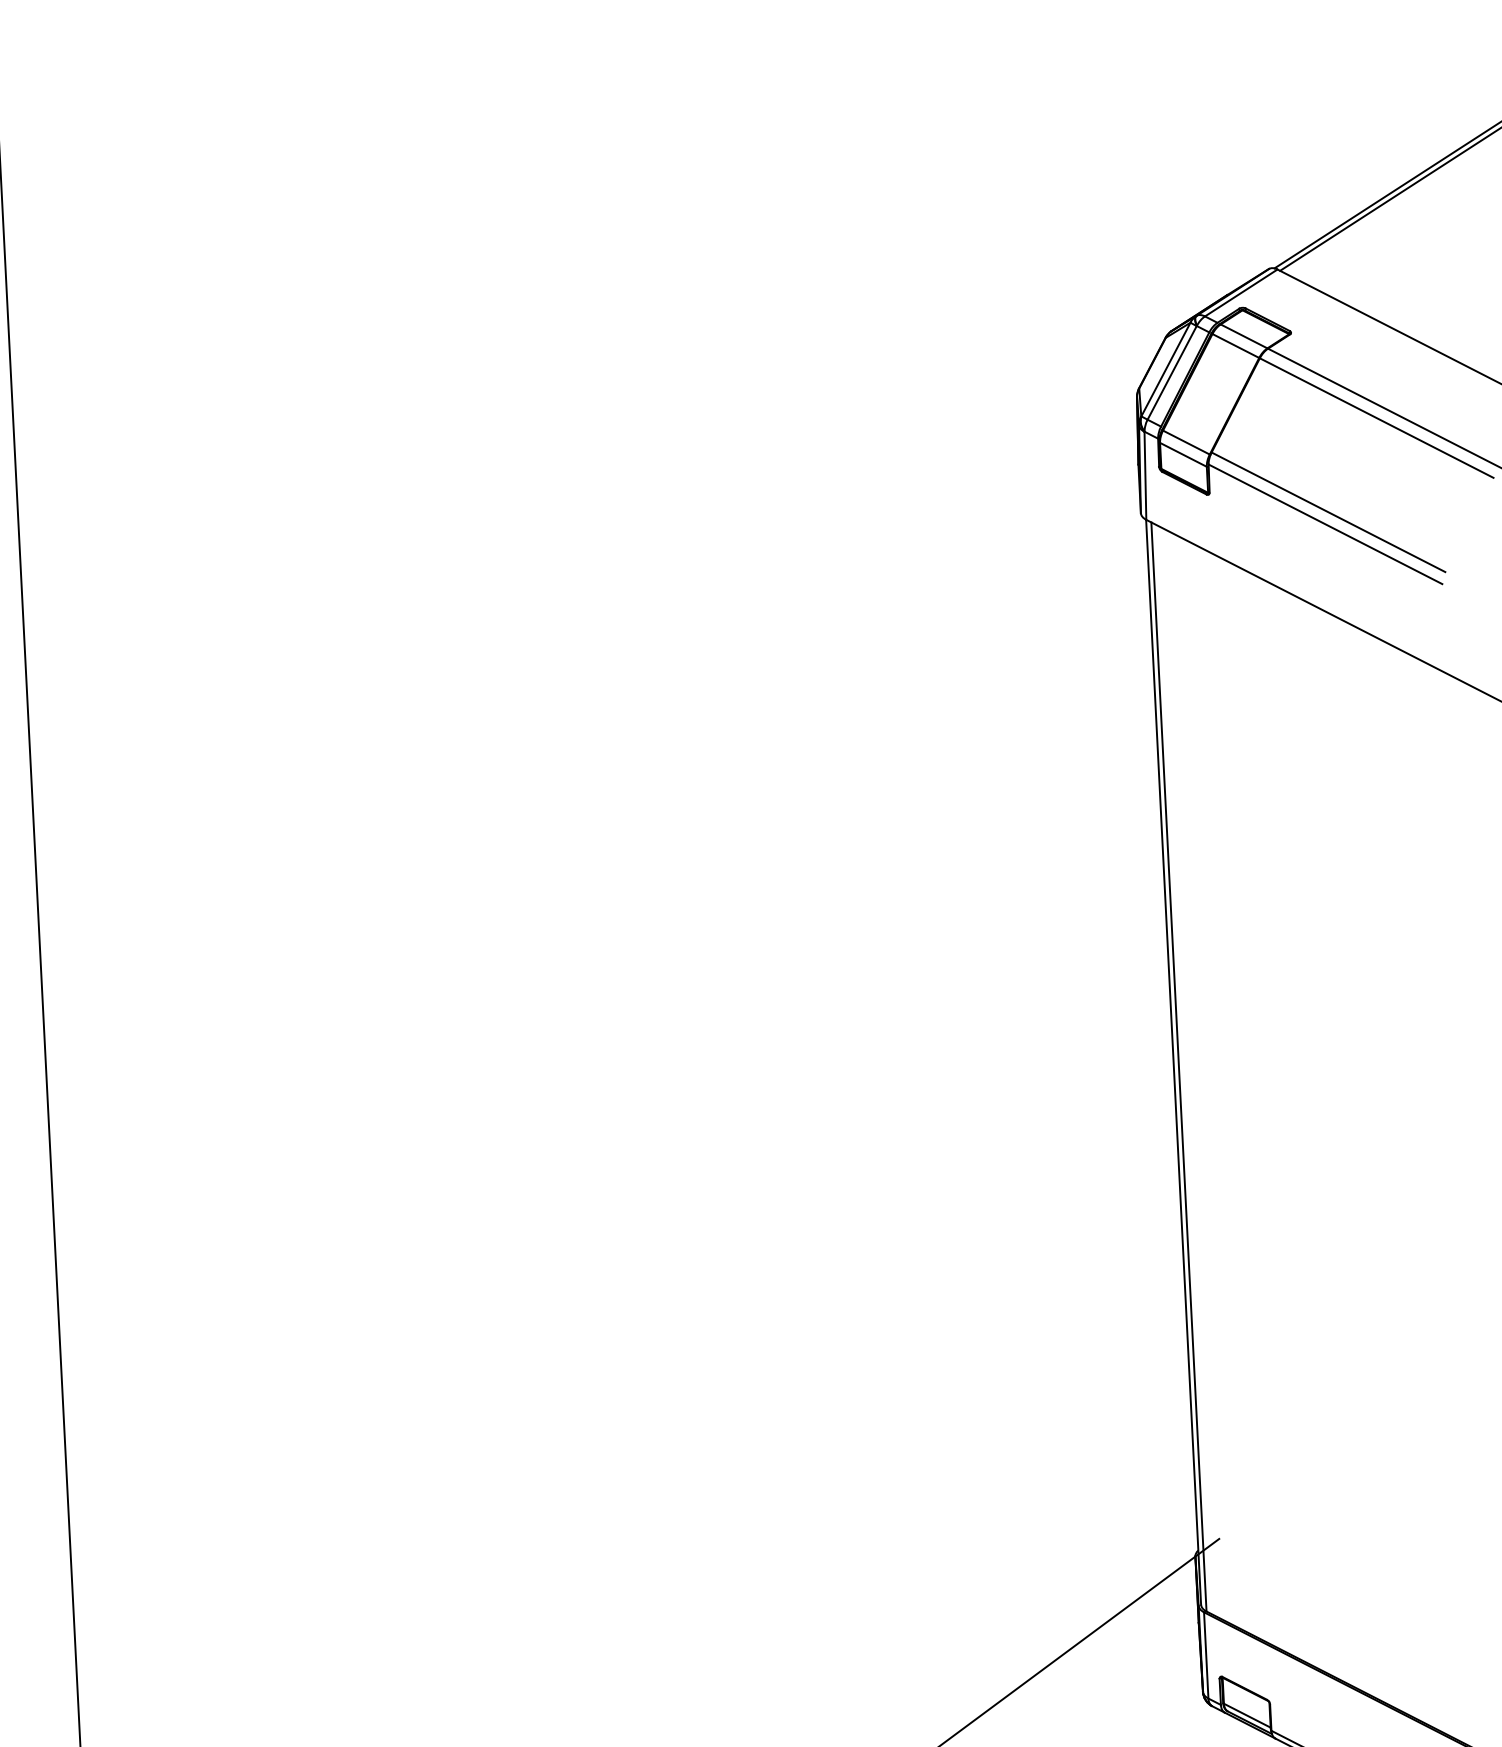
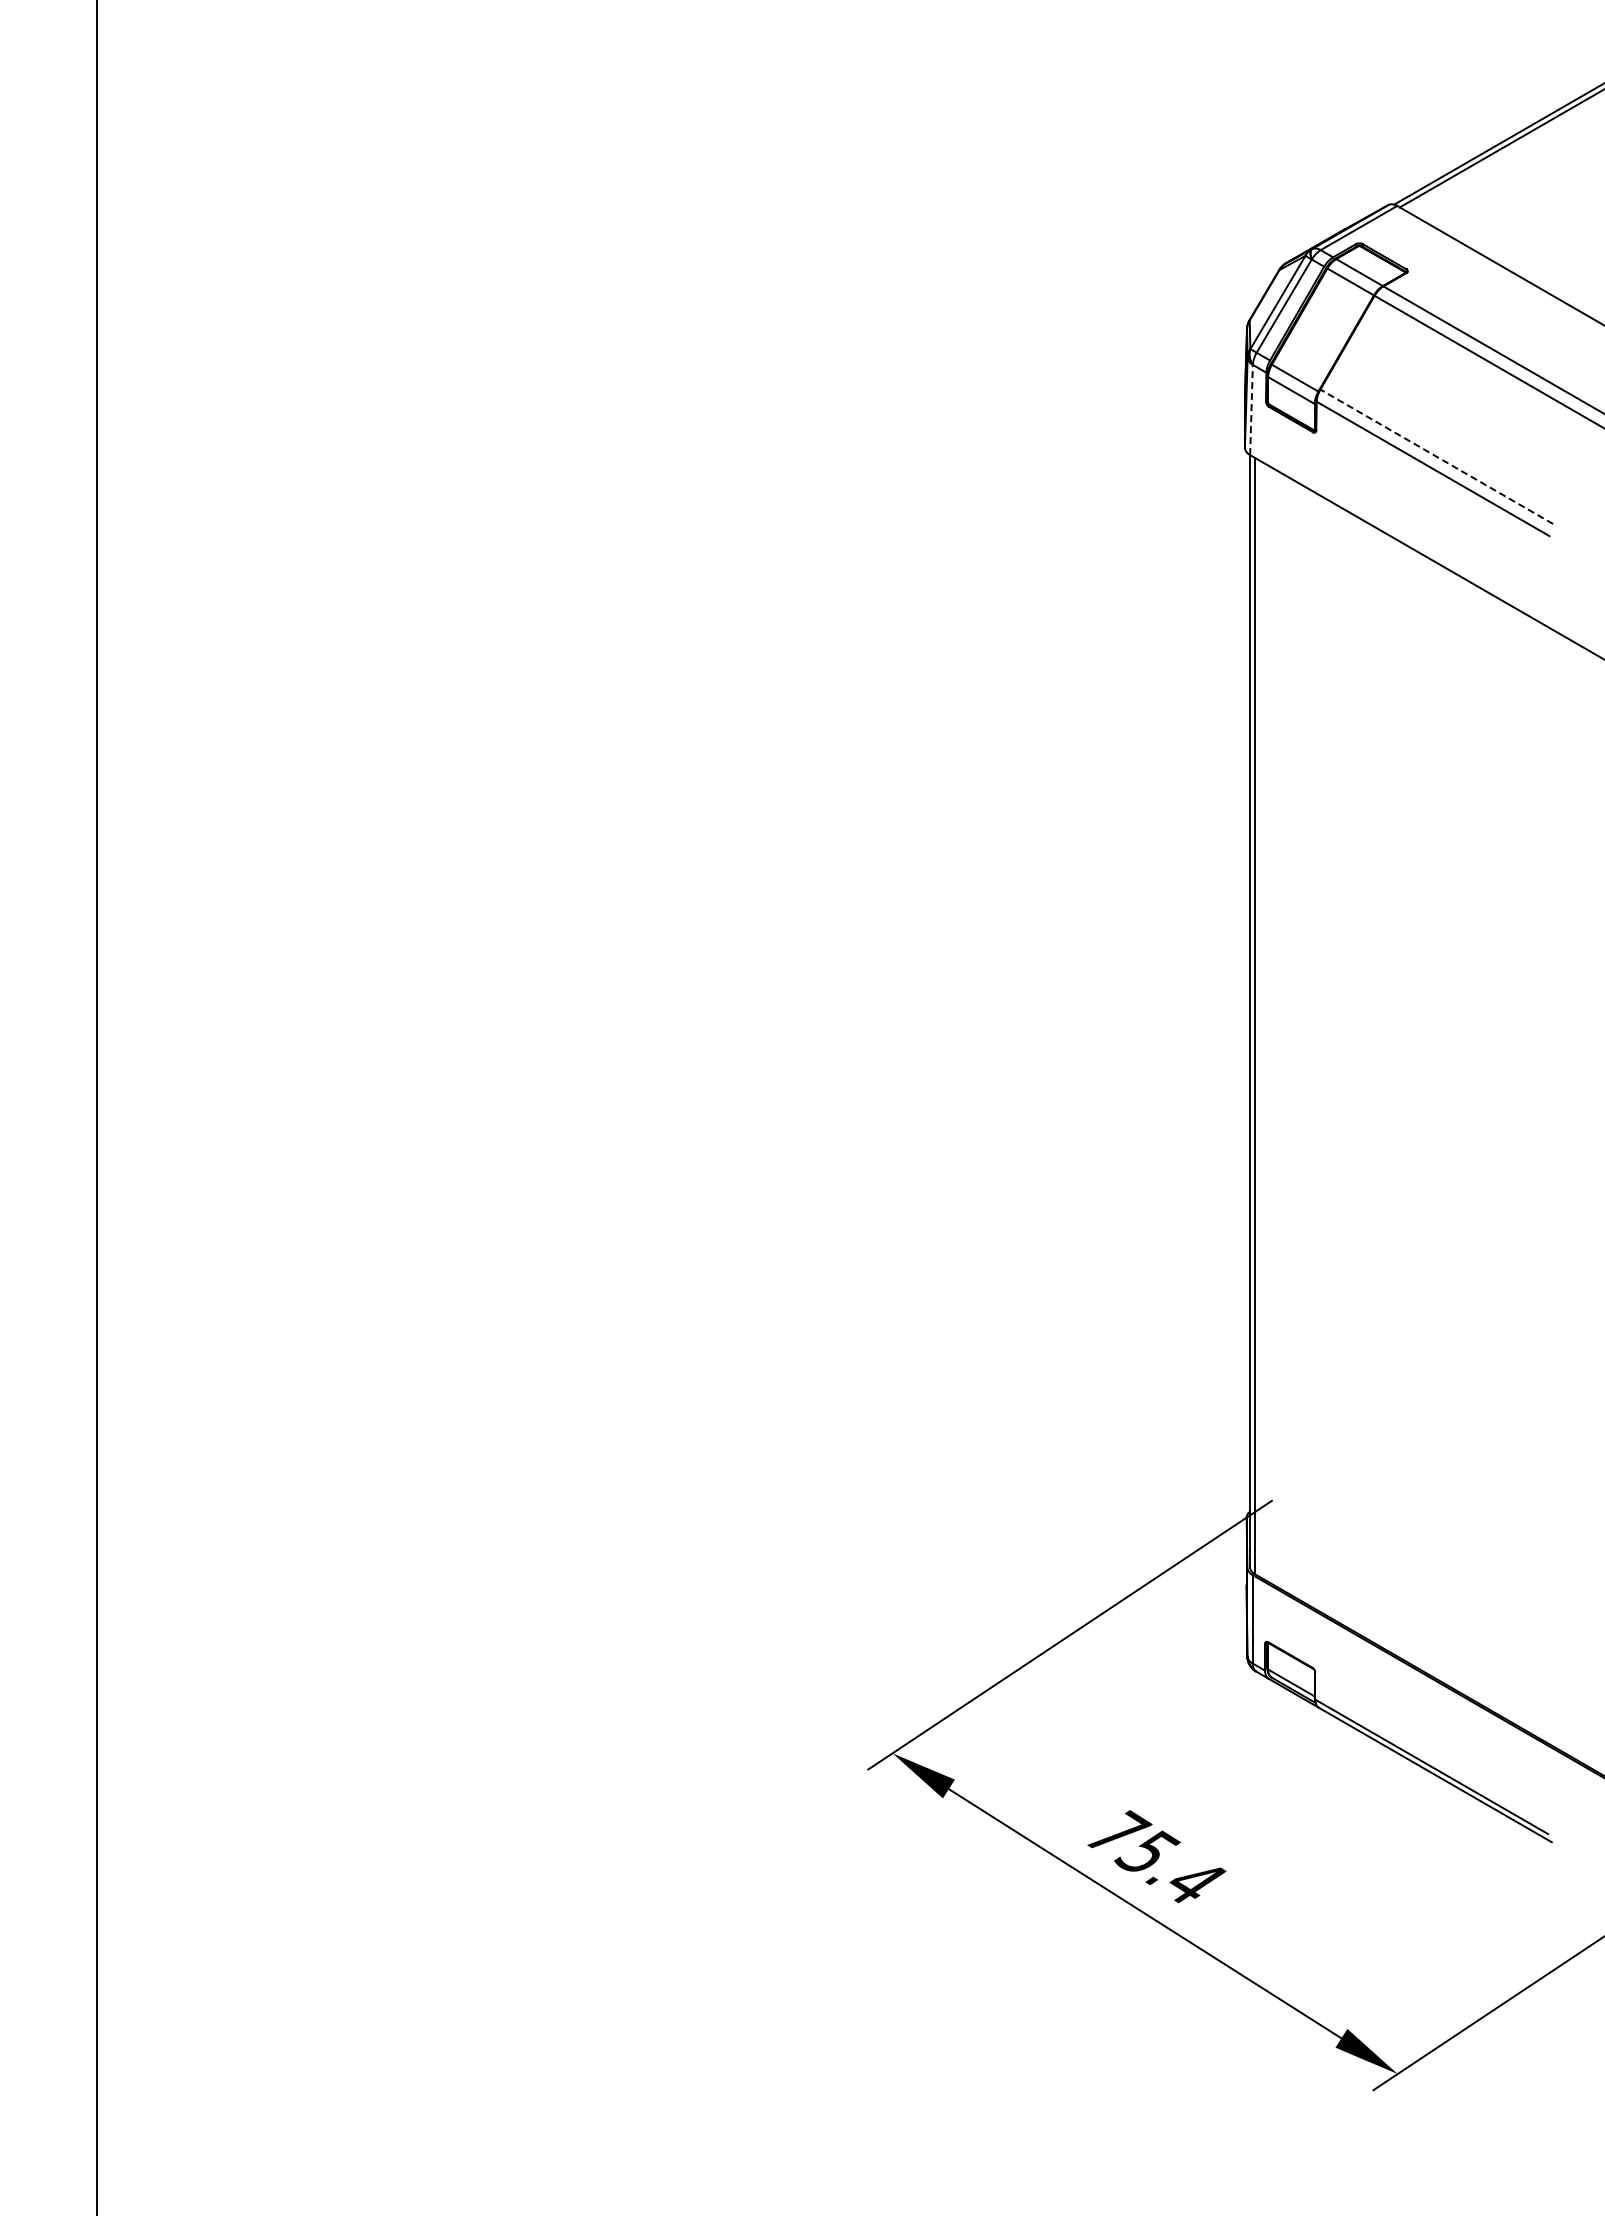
line: (1145, 475) -> (1251, 409), solid -> dashed
line: (1328, 512) -> (1436, 456), solid -> dashed

